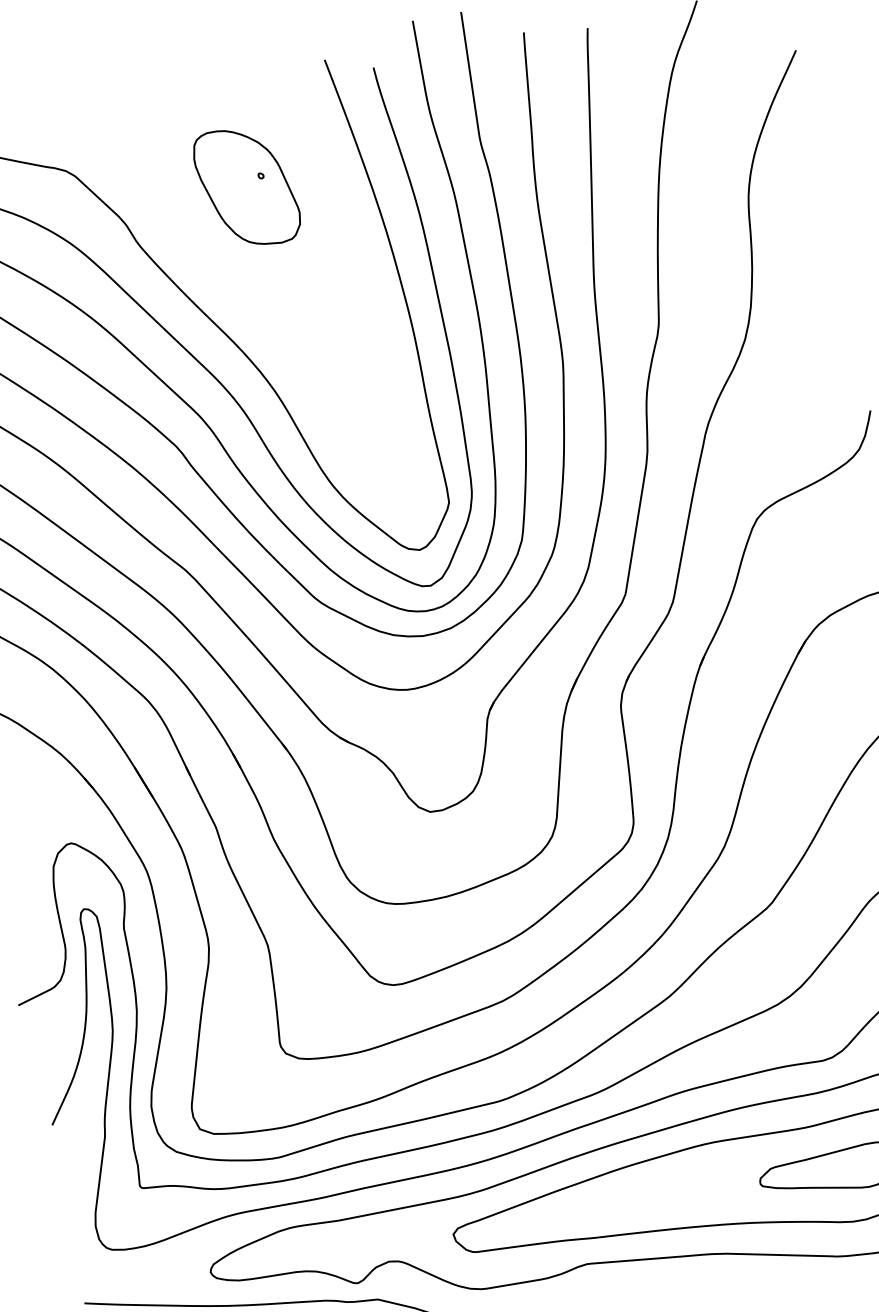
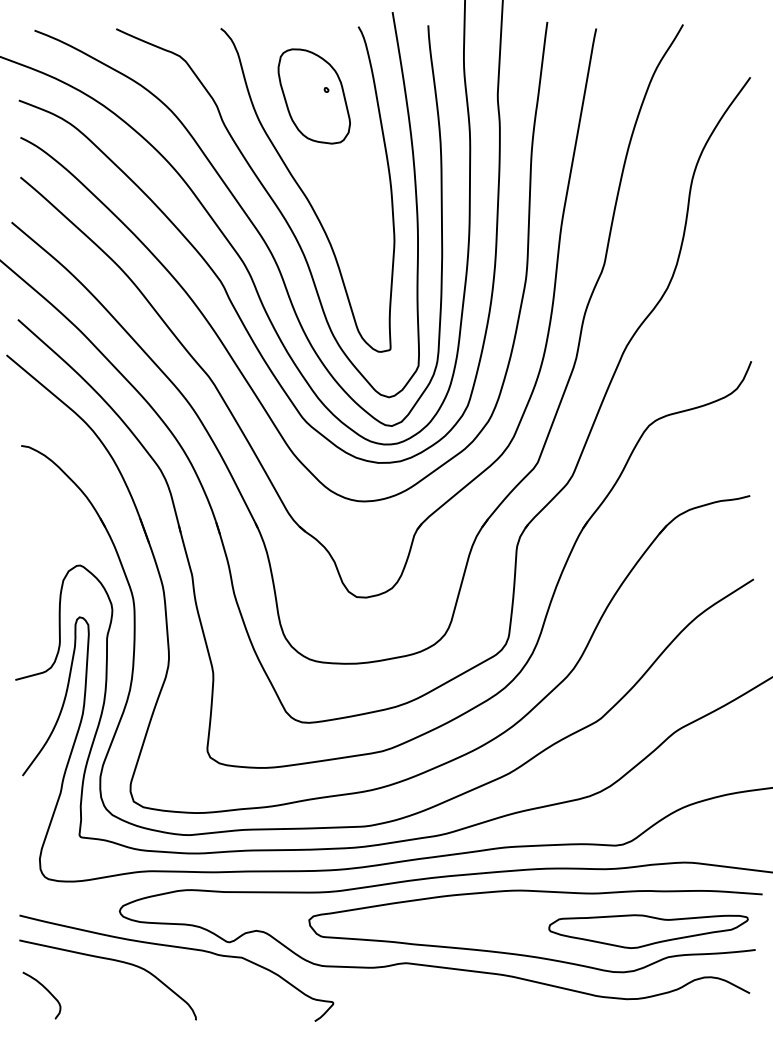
curve: (259, 311) -> (304, 192), added

